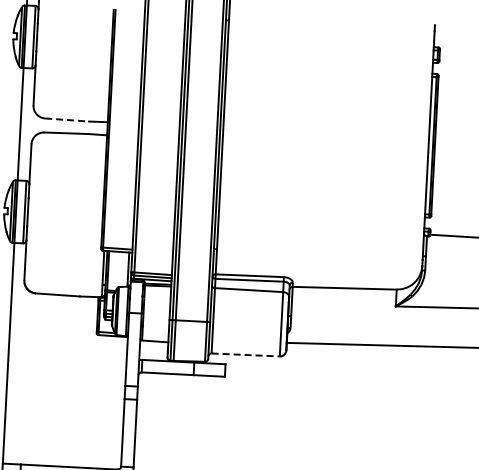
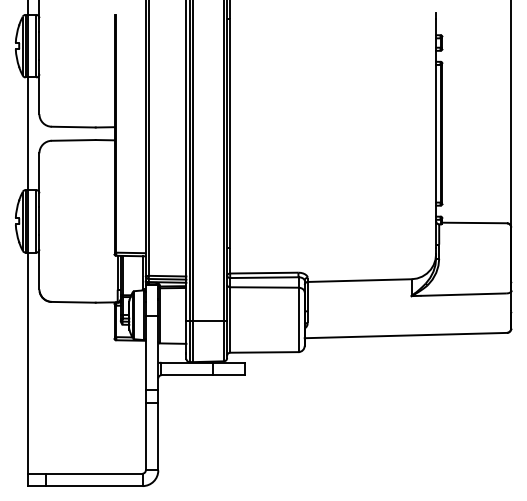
line: (67, 120) -> (74, 127), dashed -> solid
line: (245, 355) -> (264, 352), dashed -> solid

